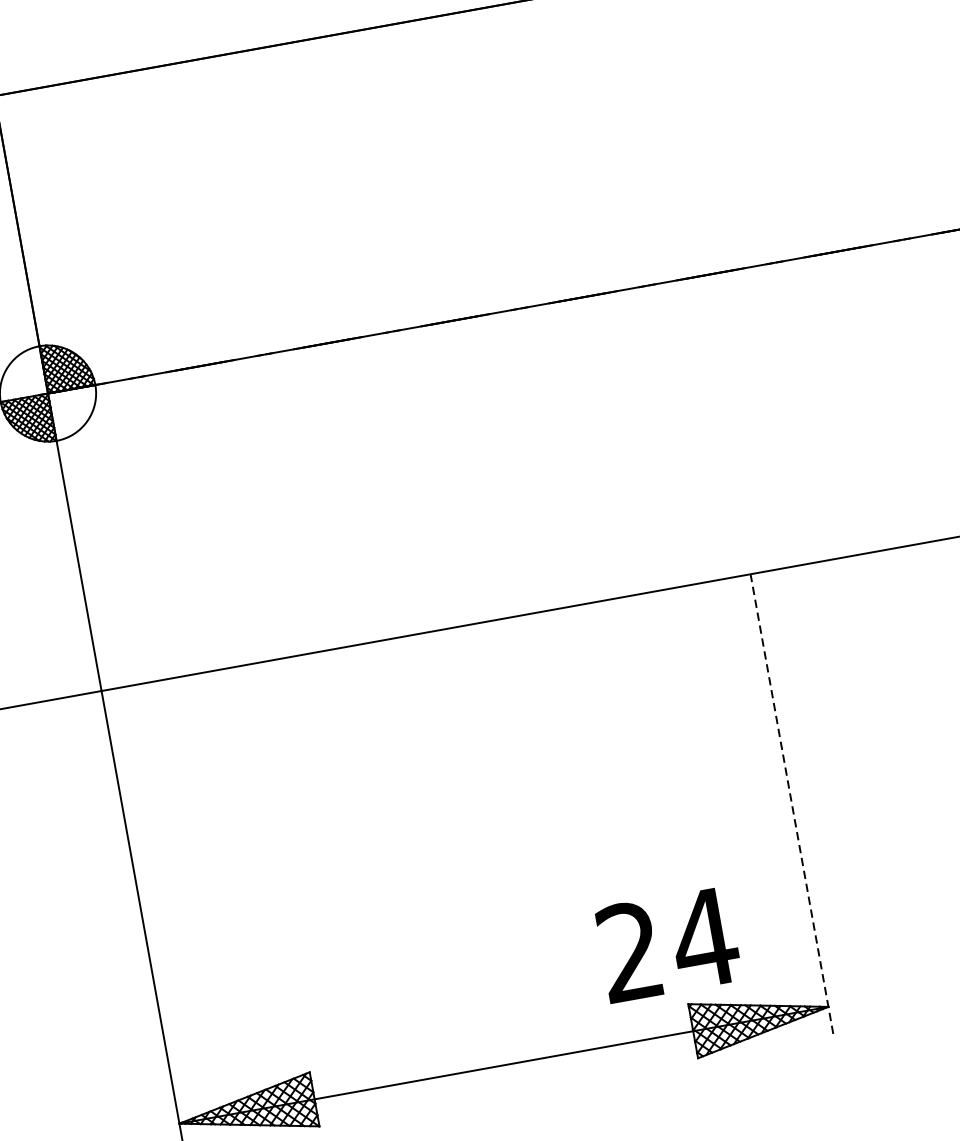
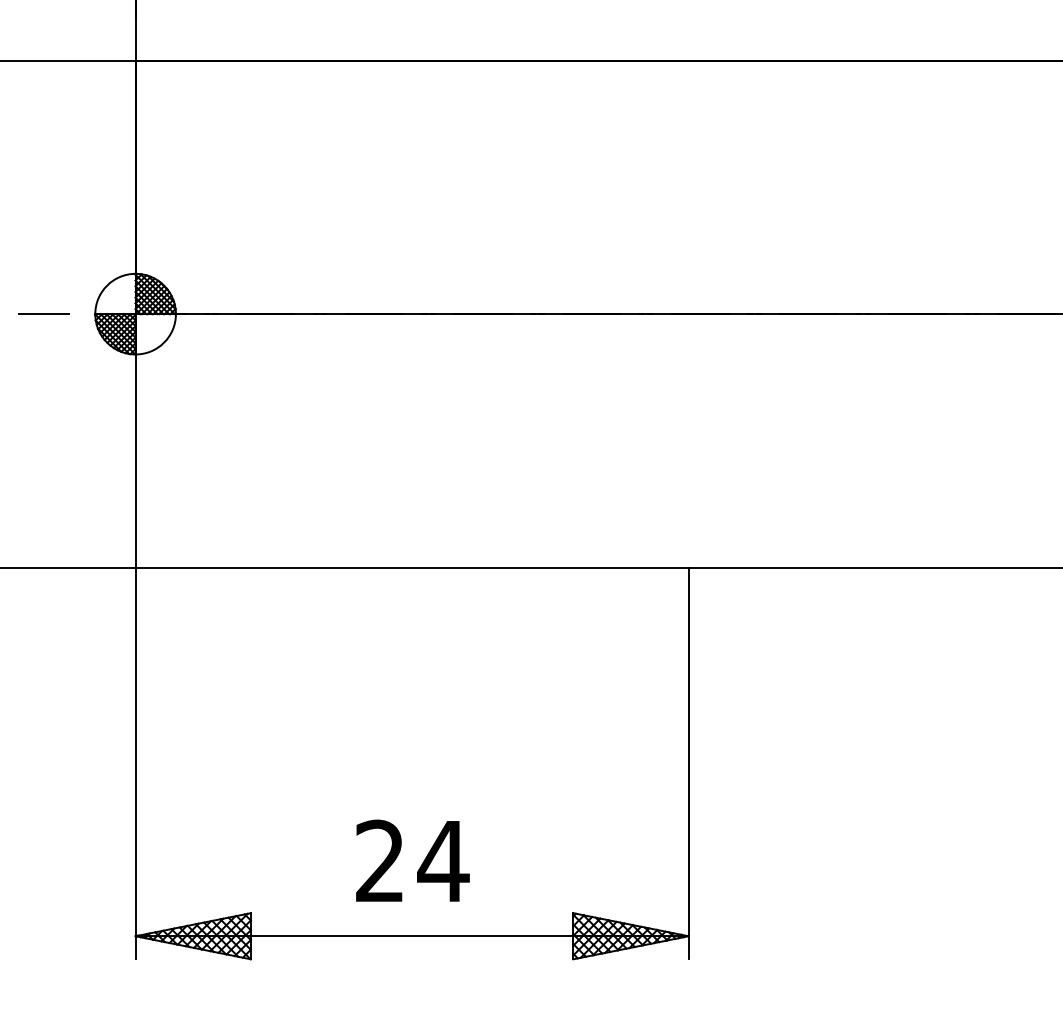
line: (791, 804) -> (688, 763), dashed -> solid
text: (667, 943) -> (412, 860), moved

